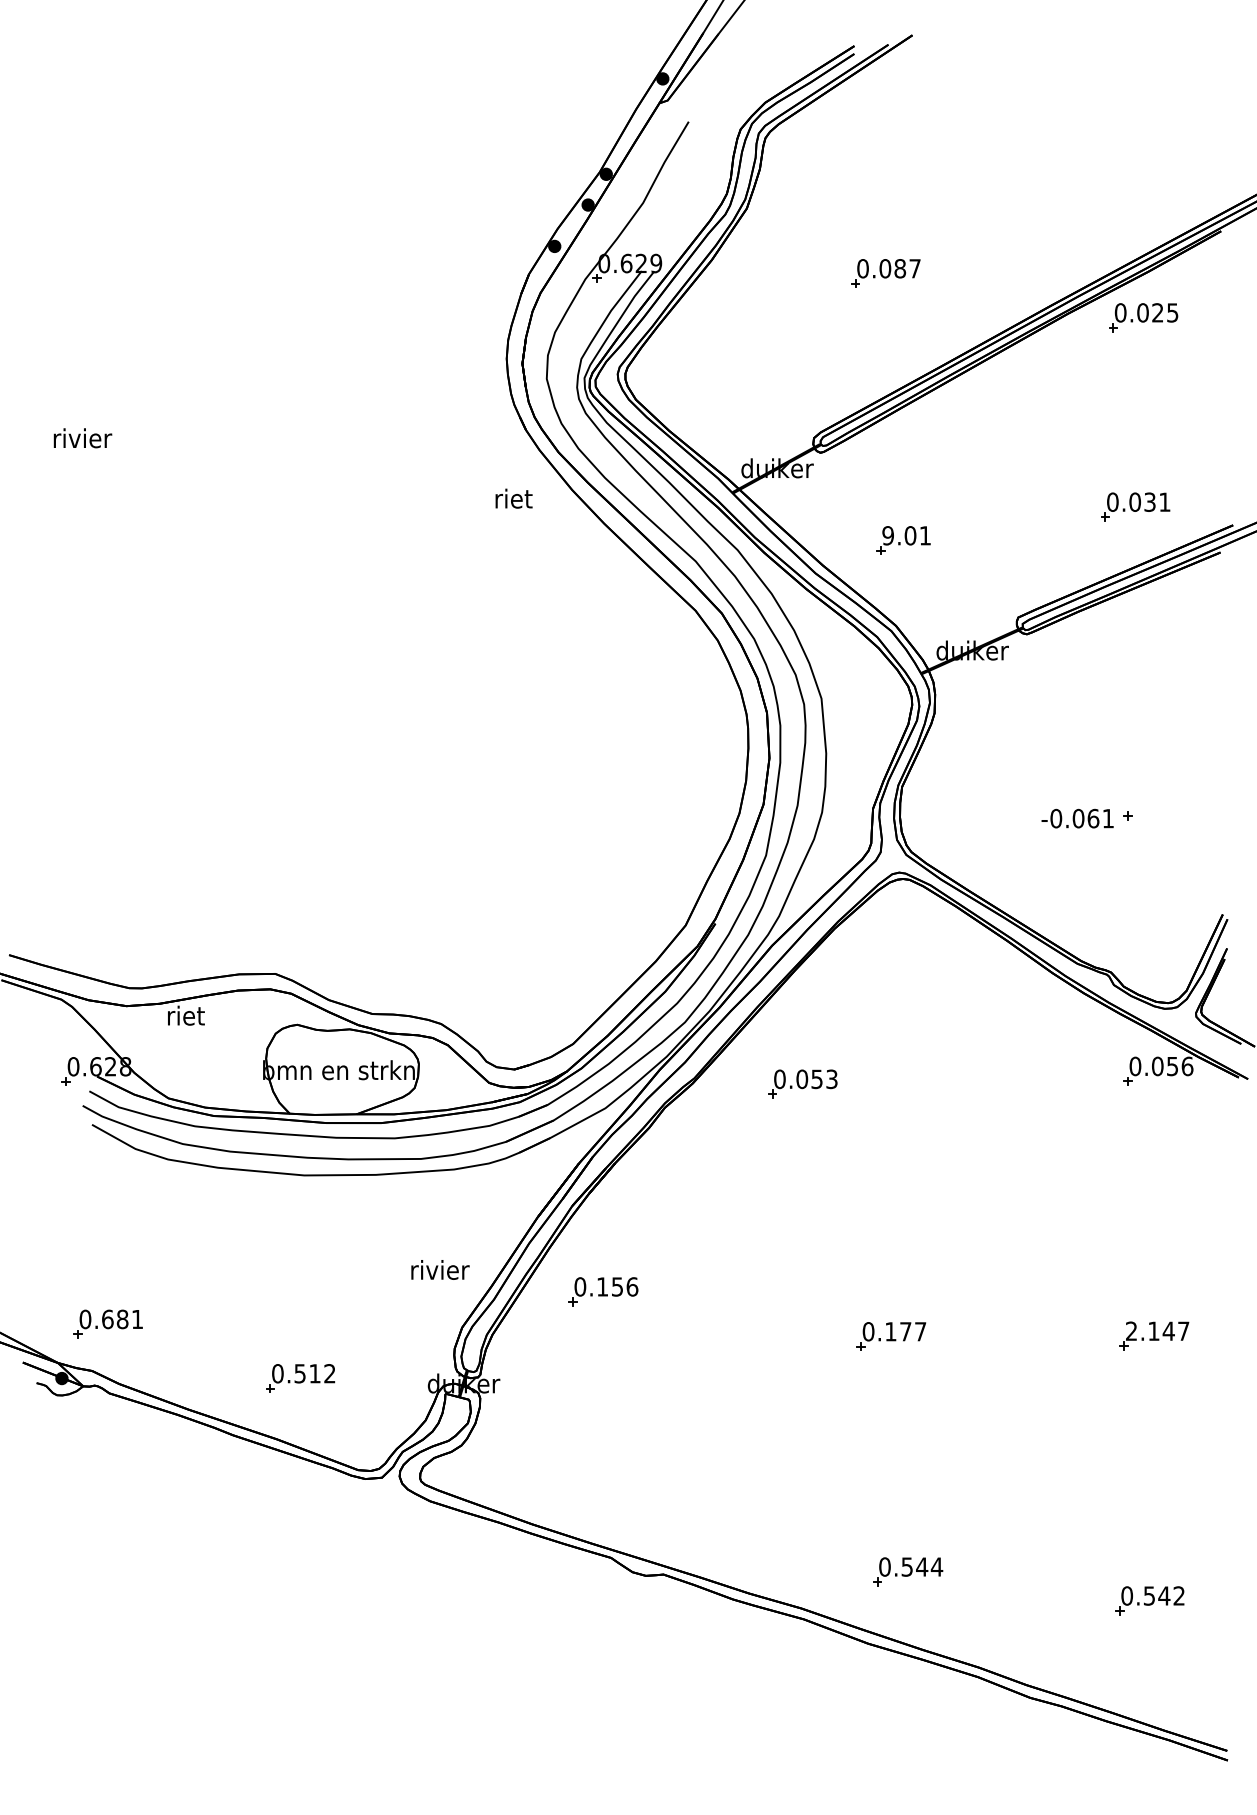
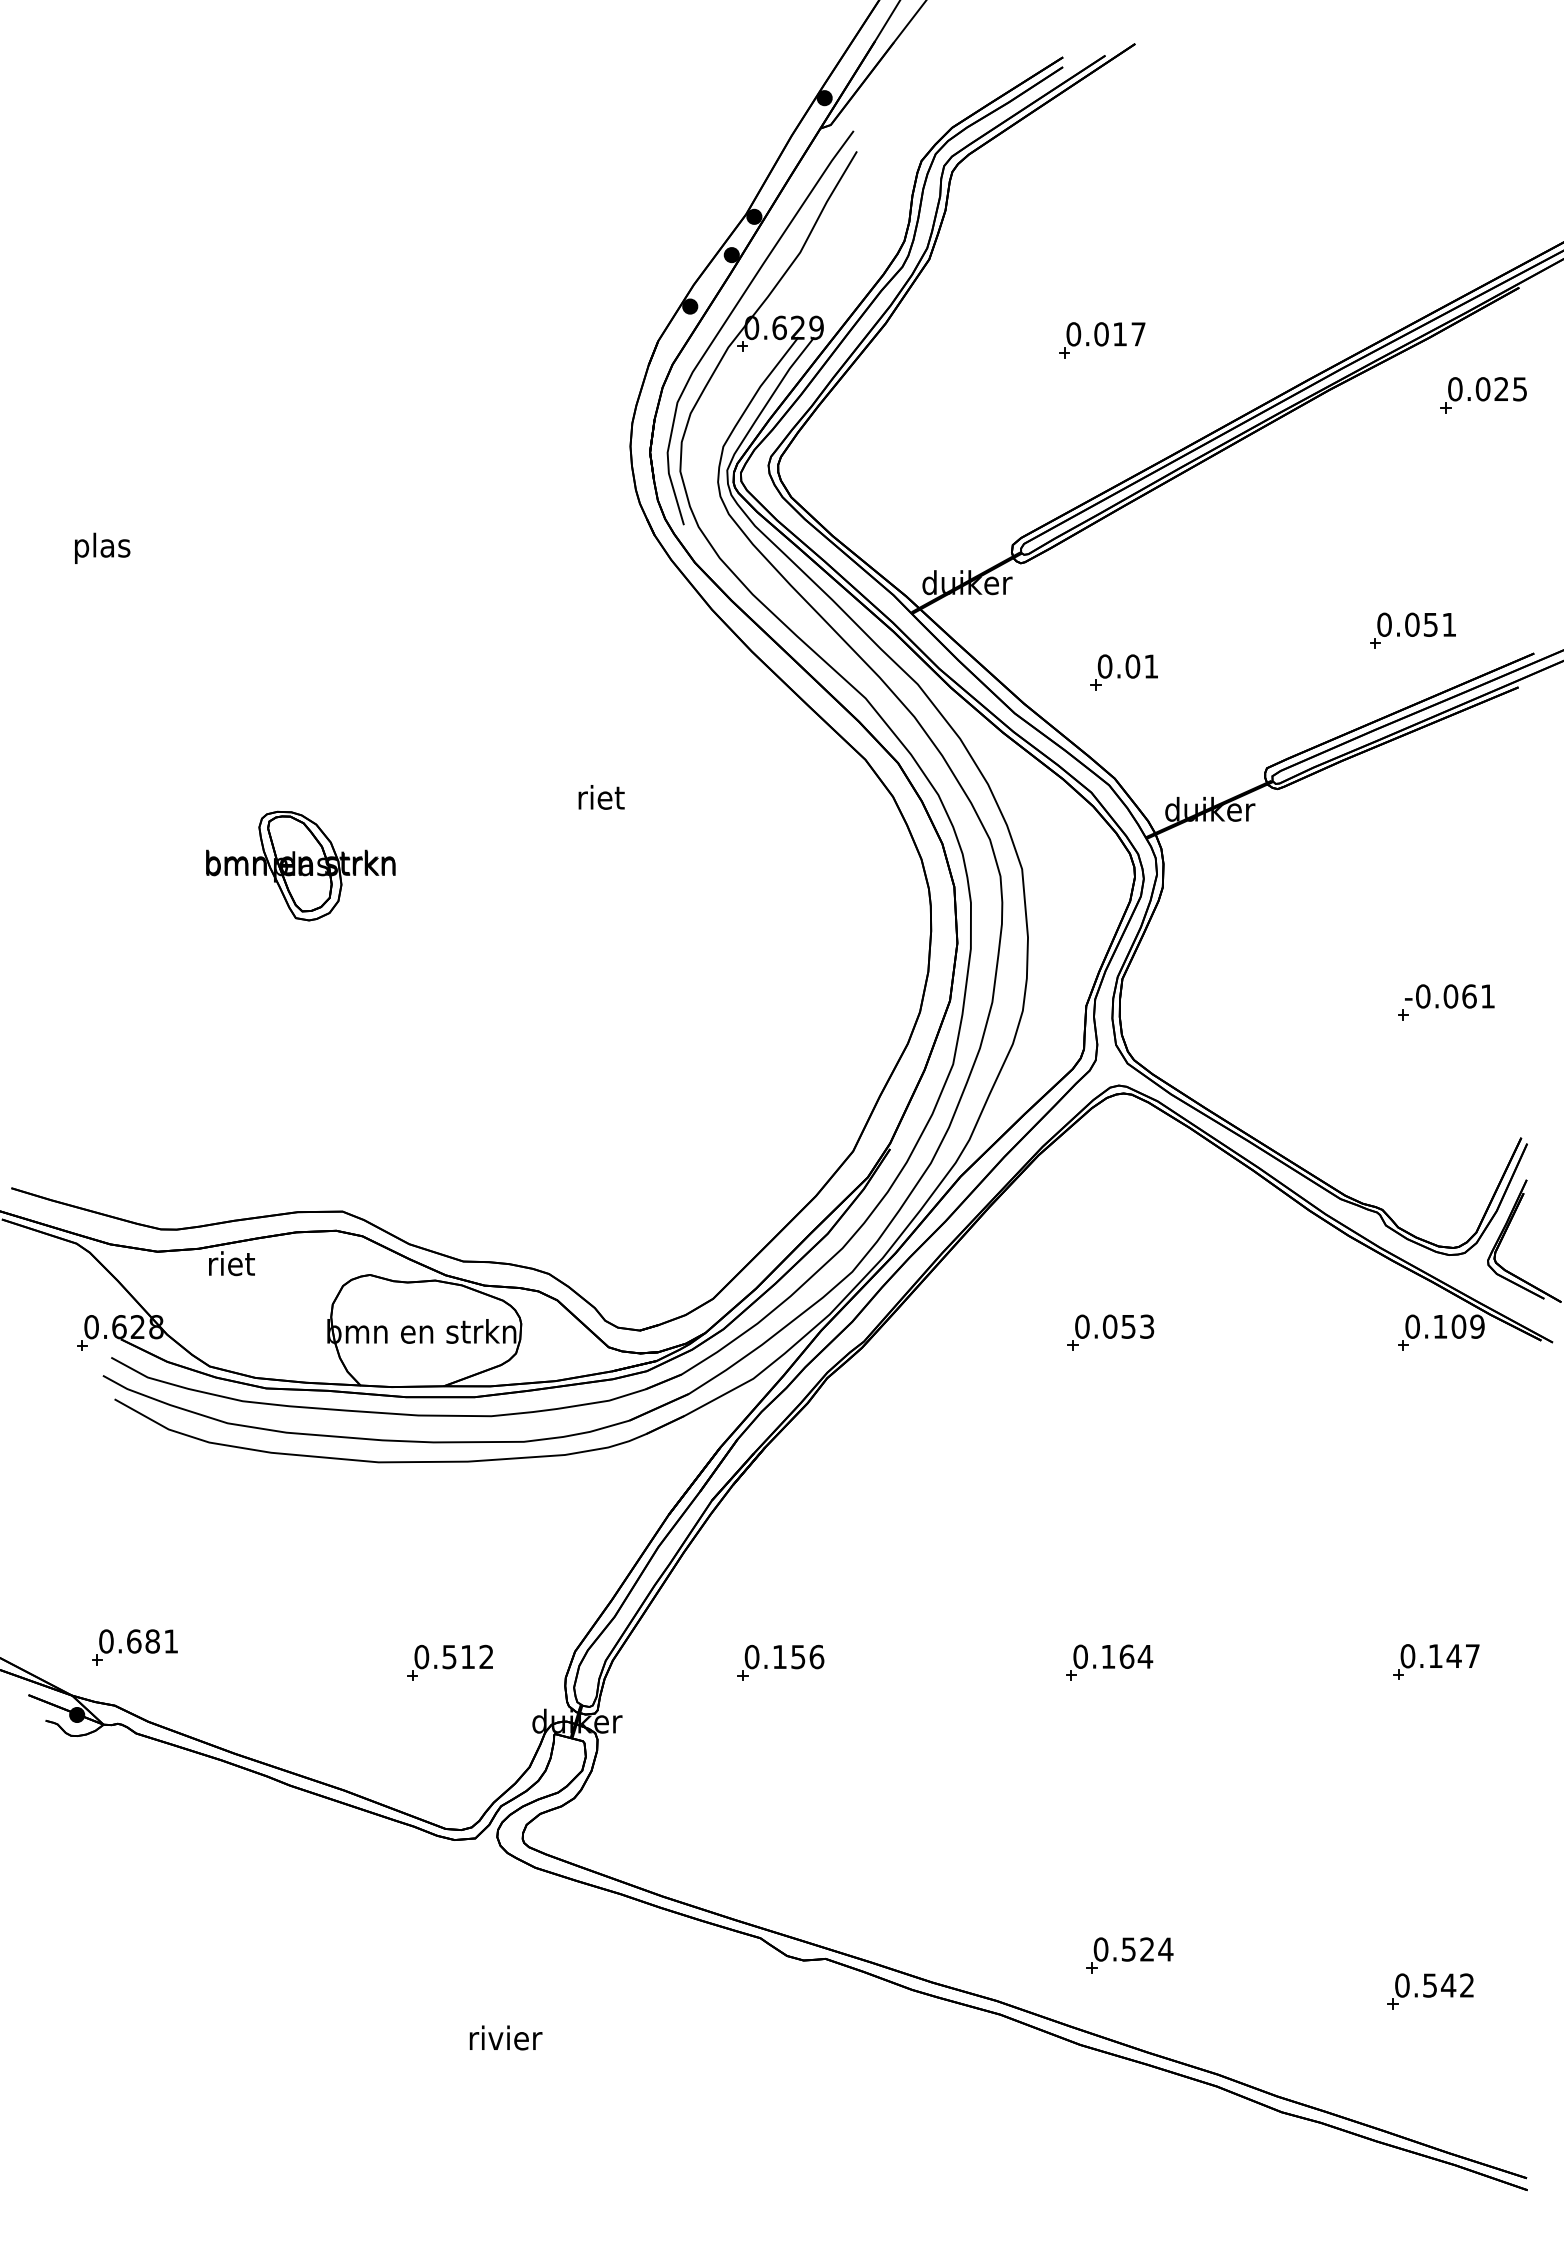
curve: (590, 249) -> (734, 310), added
text: (899, 268) -> (1119, 334), 0.087 -> 0.017
part: (1143, 317) -> (1483, 395), moved
text: (83, 440) -> (103, 547), rivier -> plas
text: (513, 498) -> (601, 797), moved
text: (1149, 501) -> (1430, 624), 0.031 -> 0.051
text: (887, 535) -> (1104, 666), 9.01 -> 0.01
part: (241, 695) -> (300, 865), added
text: (1077, 818) -> (1449, 996), moved
text: (1172, 1066) -> (1458, 1326), 0.056 -> 0.109
part: (802, 1083) -> (1110, 1332), moved
text: (440, 1269) -> (505, 2037), moved
part: (603, 1291) -> (780, 1662), moved
text: (913, 1331) -> (1136, 1656), 0.177 -> 0.164
text: (1131, 1331) -> (1407, 1656), 2.147 -> 0.147
part: (300, 1378) -> (449, 1662), moved
text: (921, 1567) -> (1146, 1949), 0.544 -> 0.524

